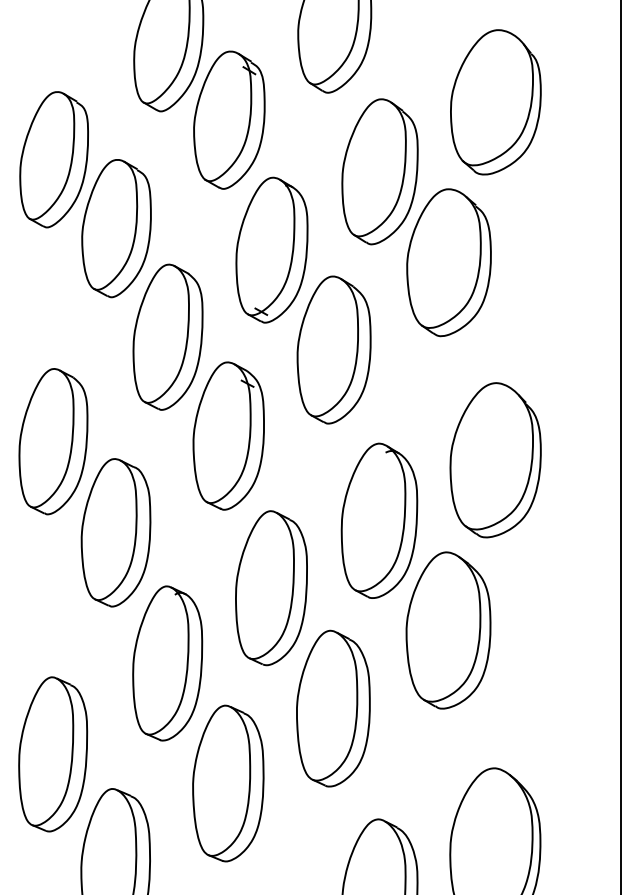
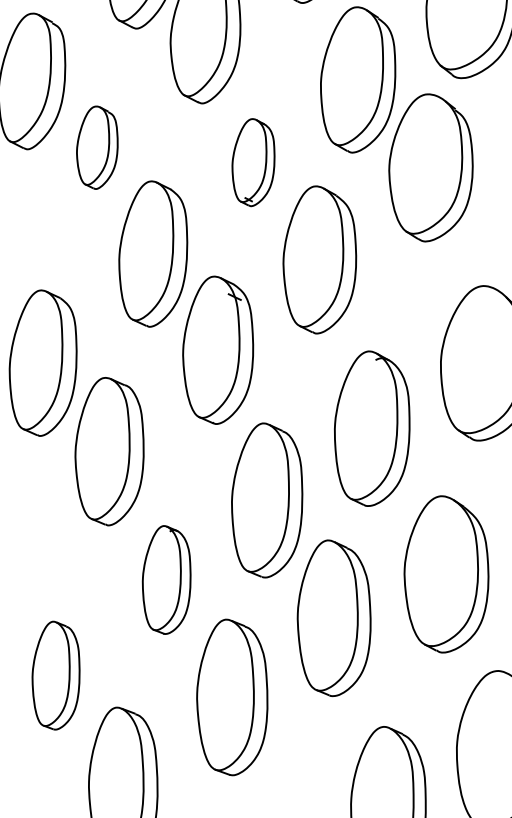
part: (116, 228) -> (97, 147), size x0.6
part: (271, 249) -> (253, 161), size x0.6
part: (448, 630) -> (446, 574), moved
part: (167, 663) -> (166, 579), size x0.7
part: (53, 754) -> (56, 675), size x0.7

